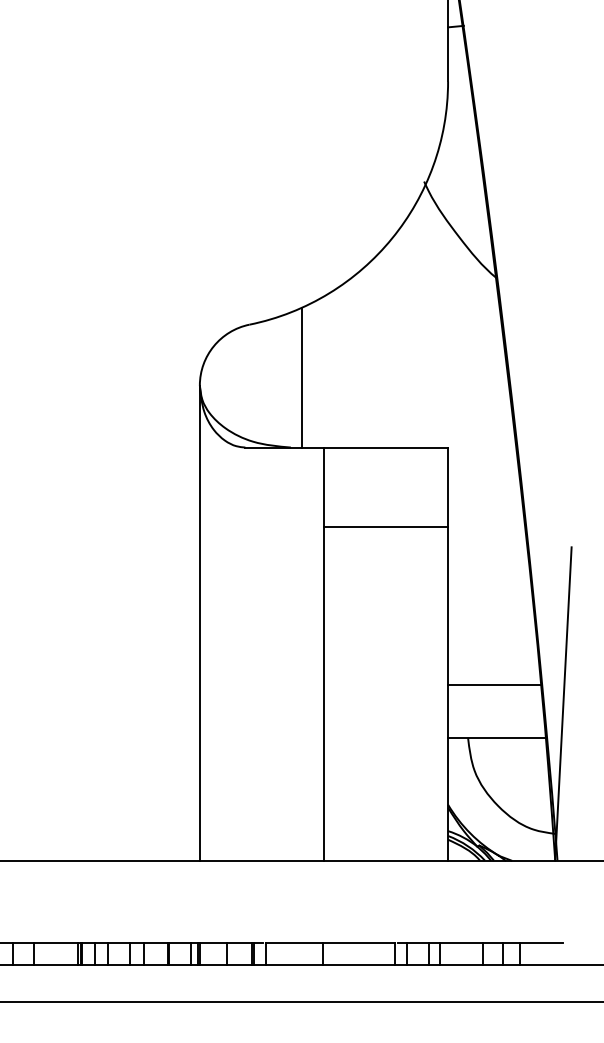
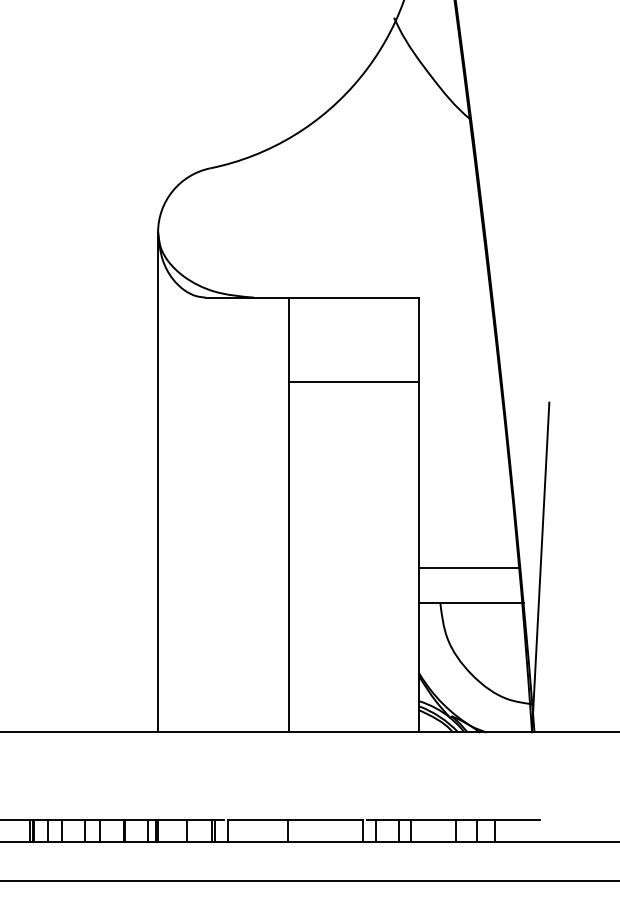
line: (301, 377) -> (265, 223), removed
line: (495, 684) -> (469, 568), moved

